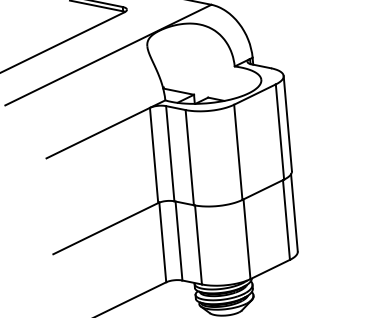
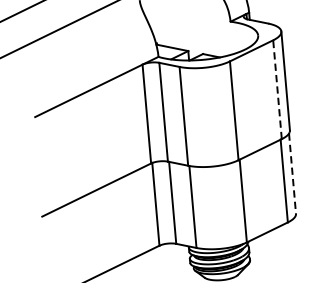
line: (279, 132) -> (277, 90), solid -> dashed
line: (294, 212) -> (292, 173), solid -> dashed

